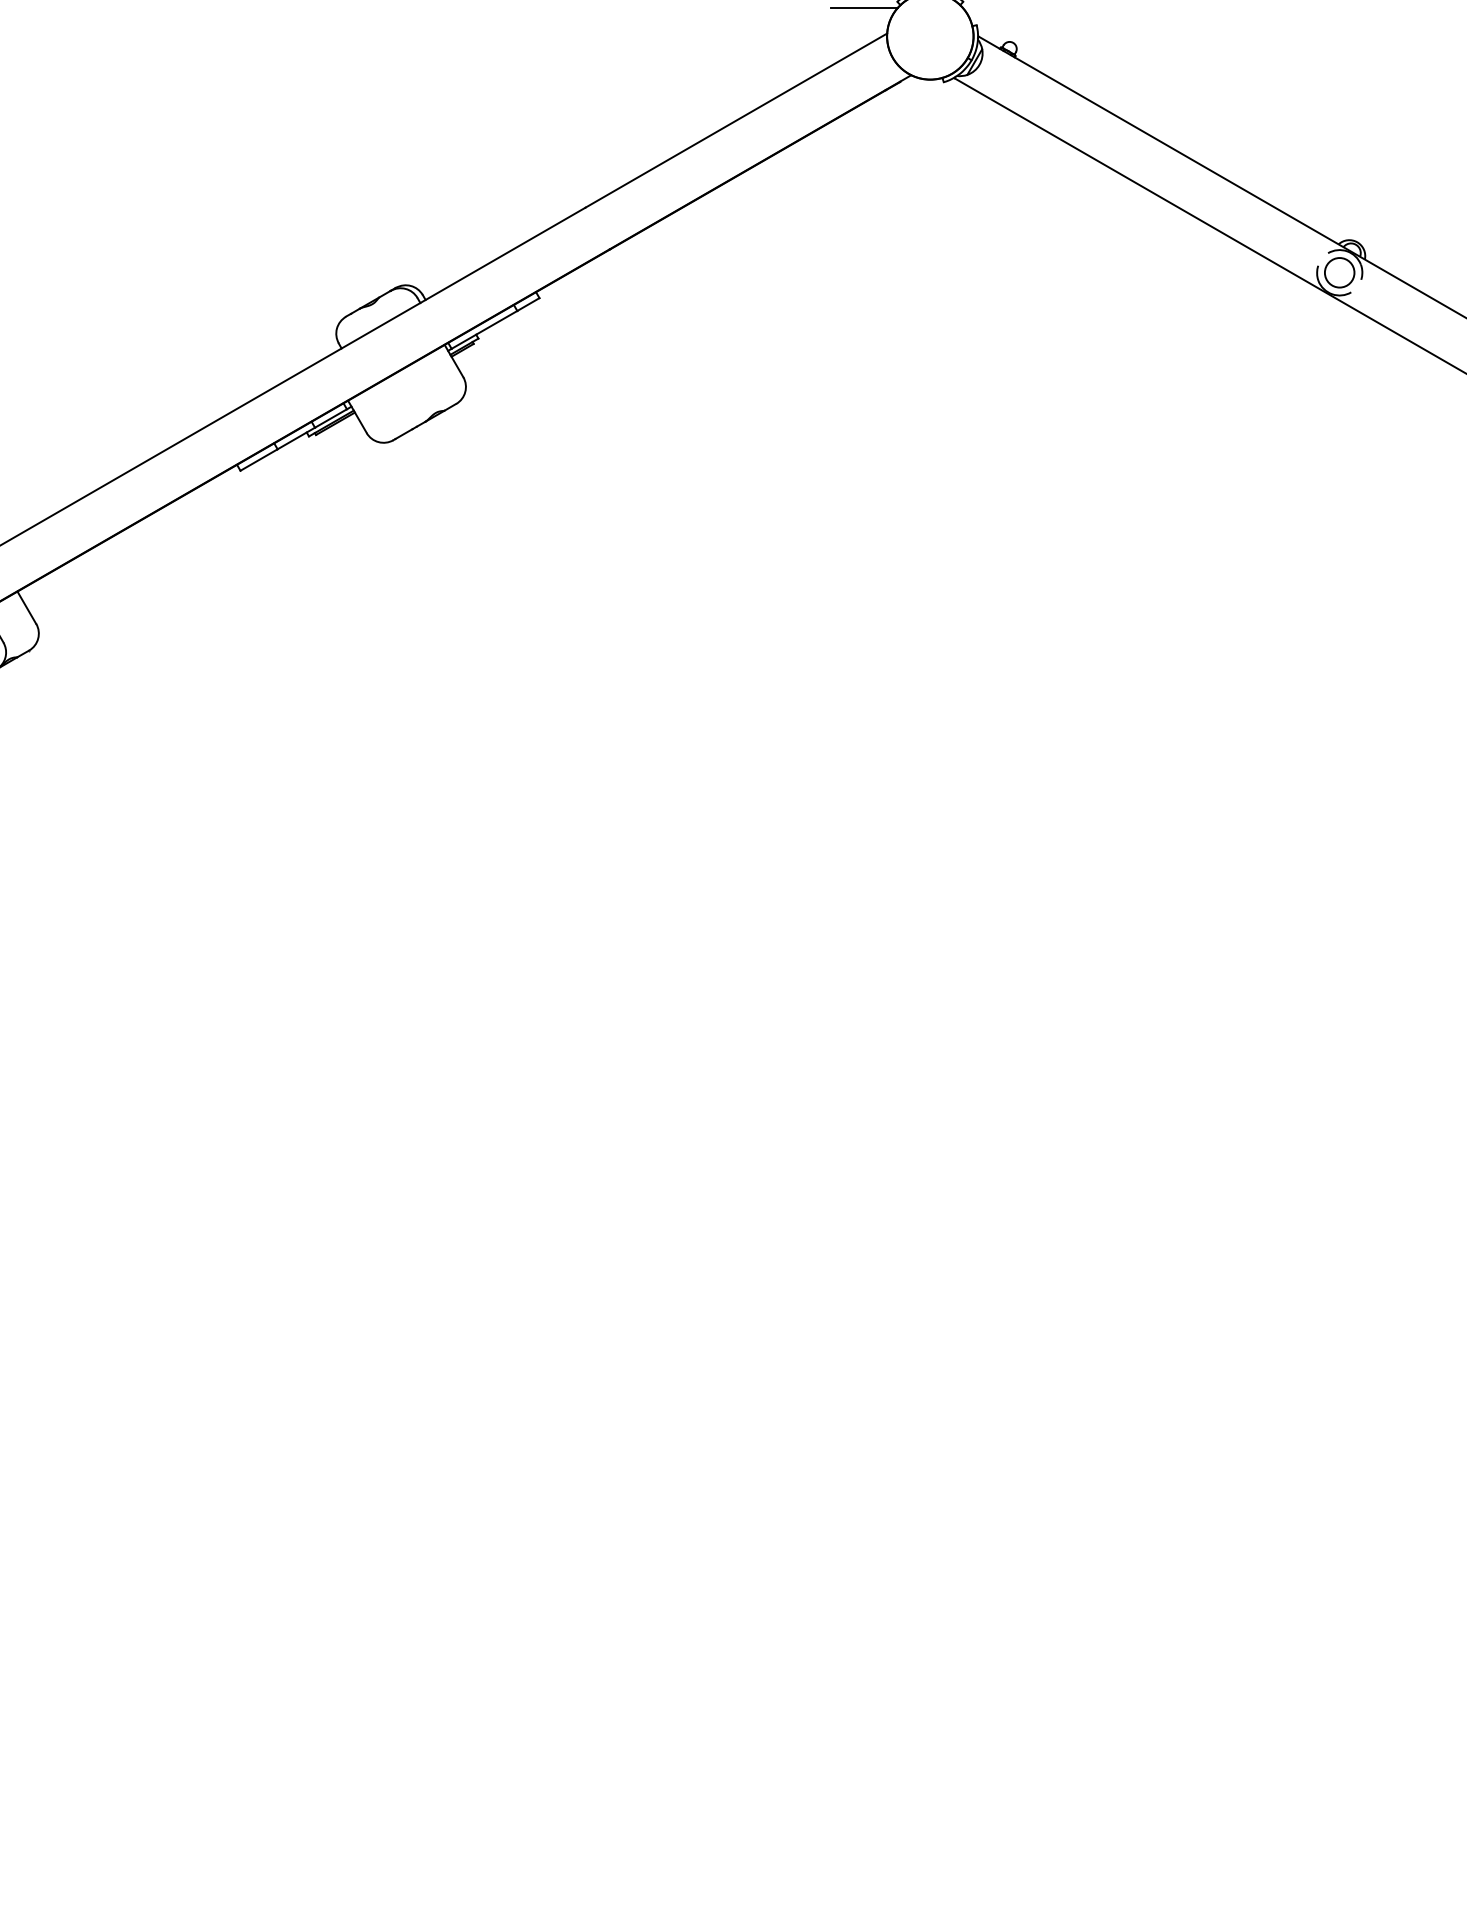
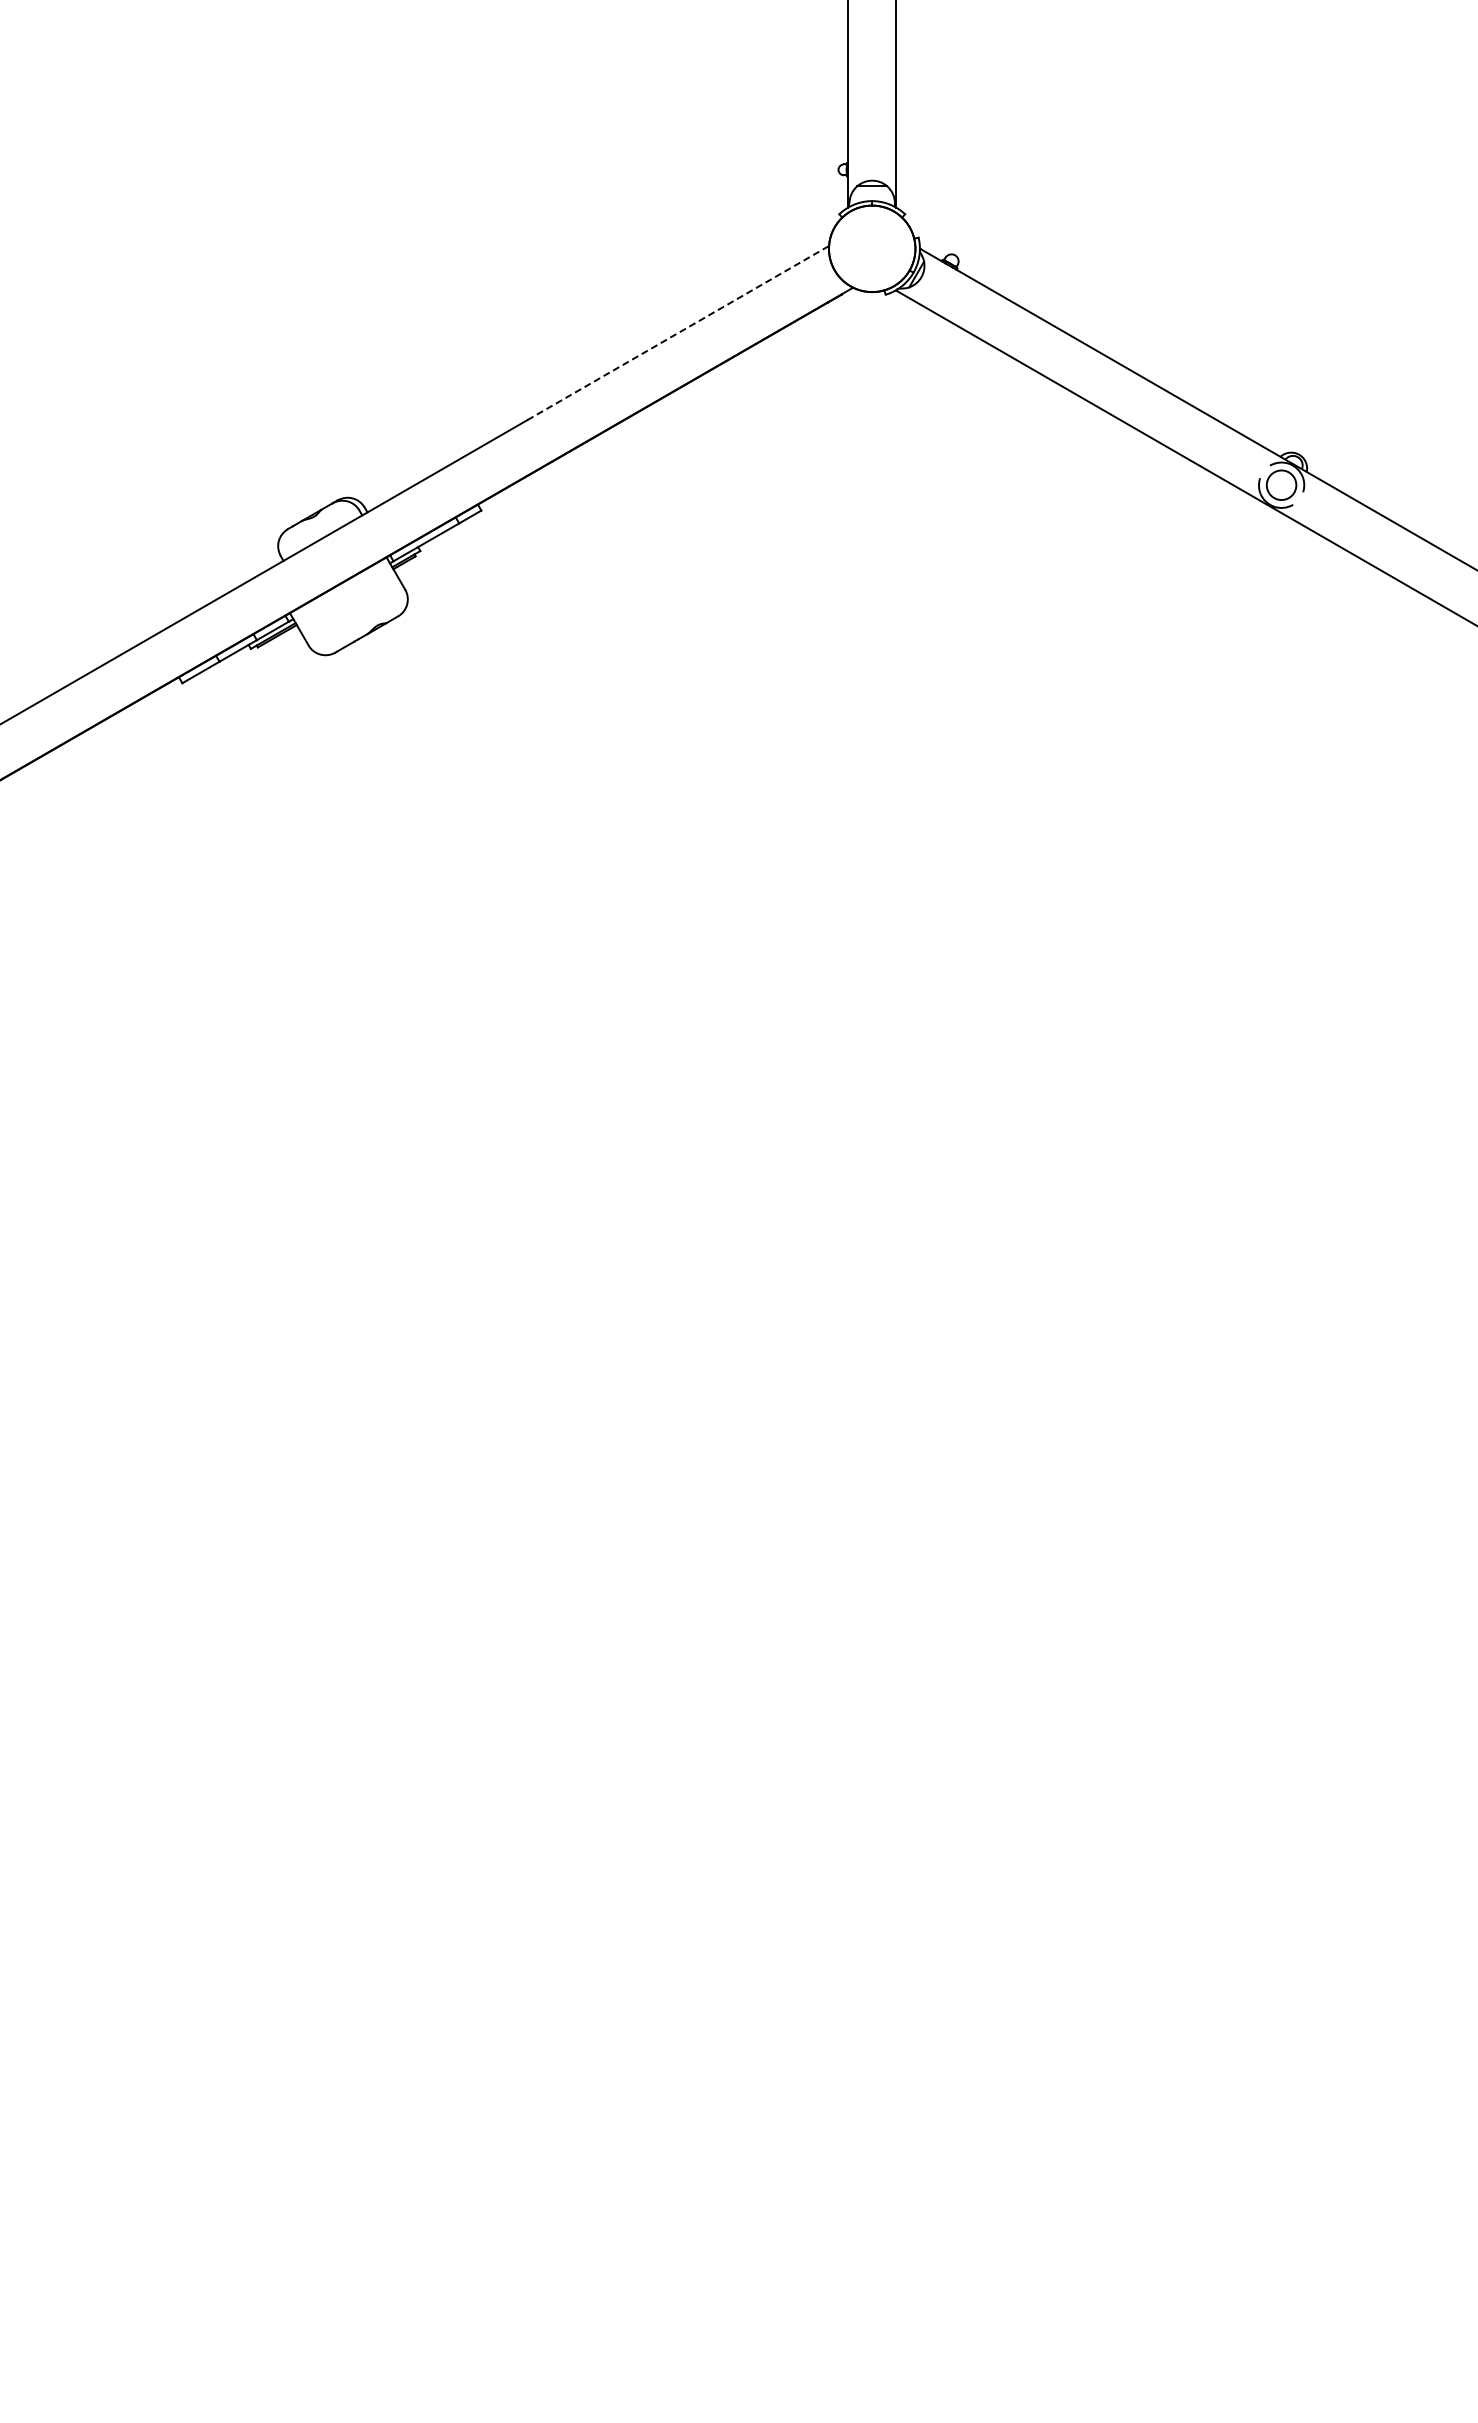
line: (864, 8) -> (806, 220), removed
line: (736, 120) -> (678, 332), solid -> dashed

